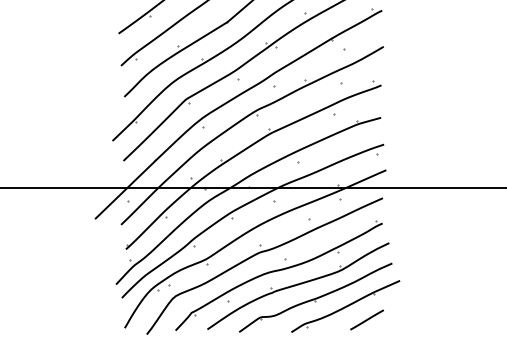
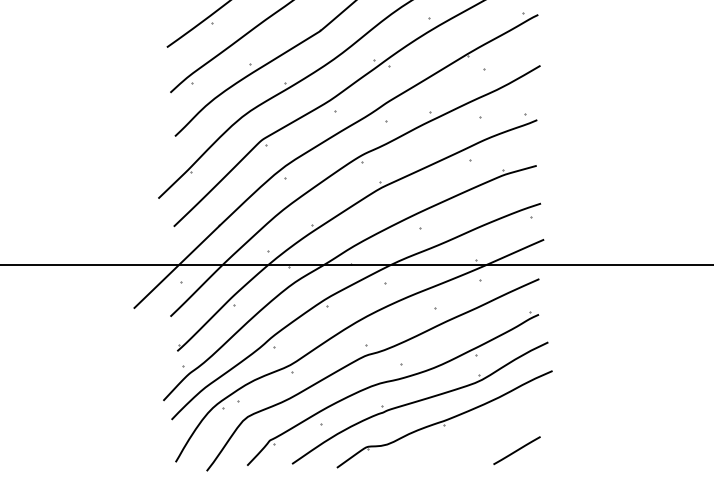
part: (345, 306) -> (486, 431), removed

